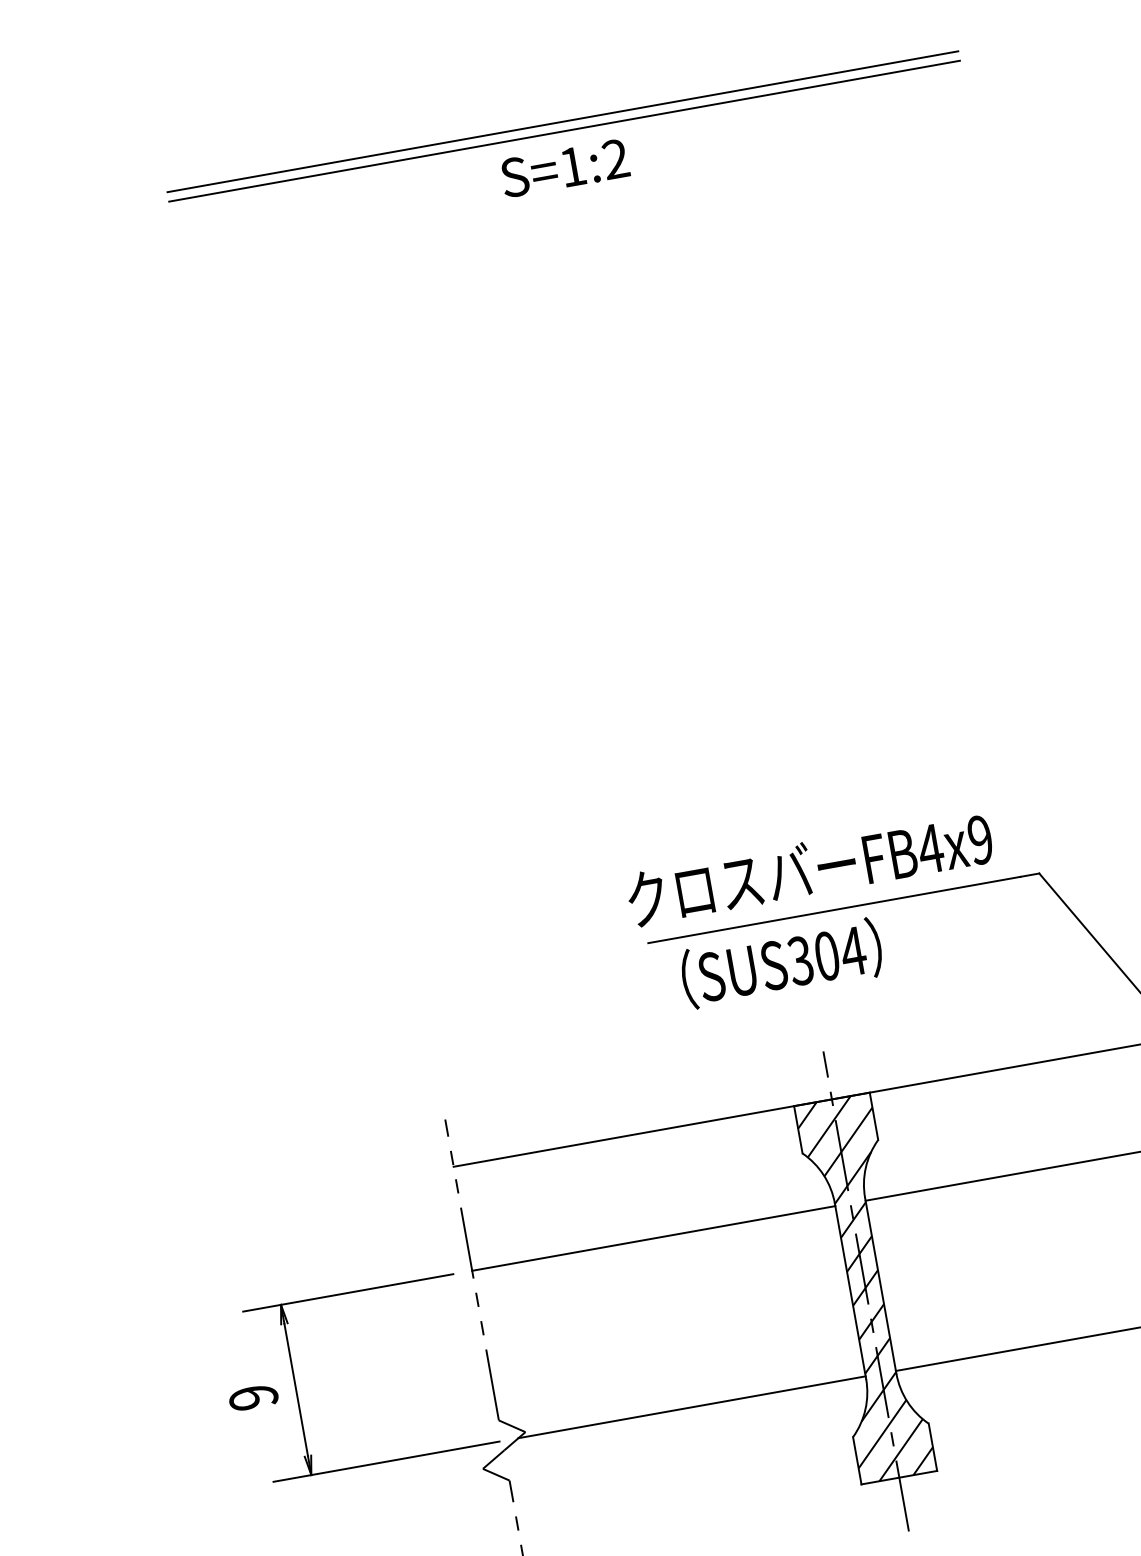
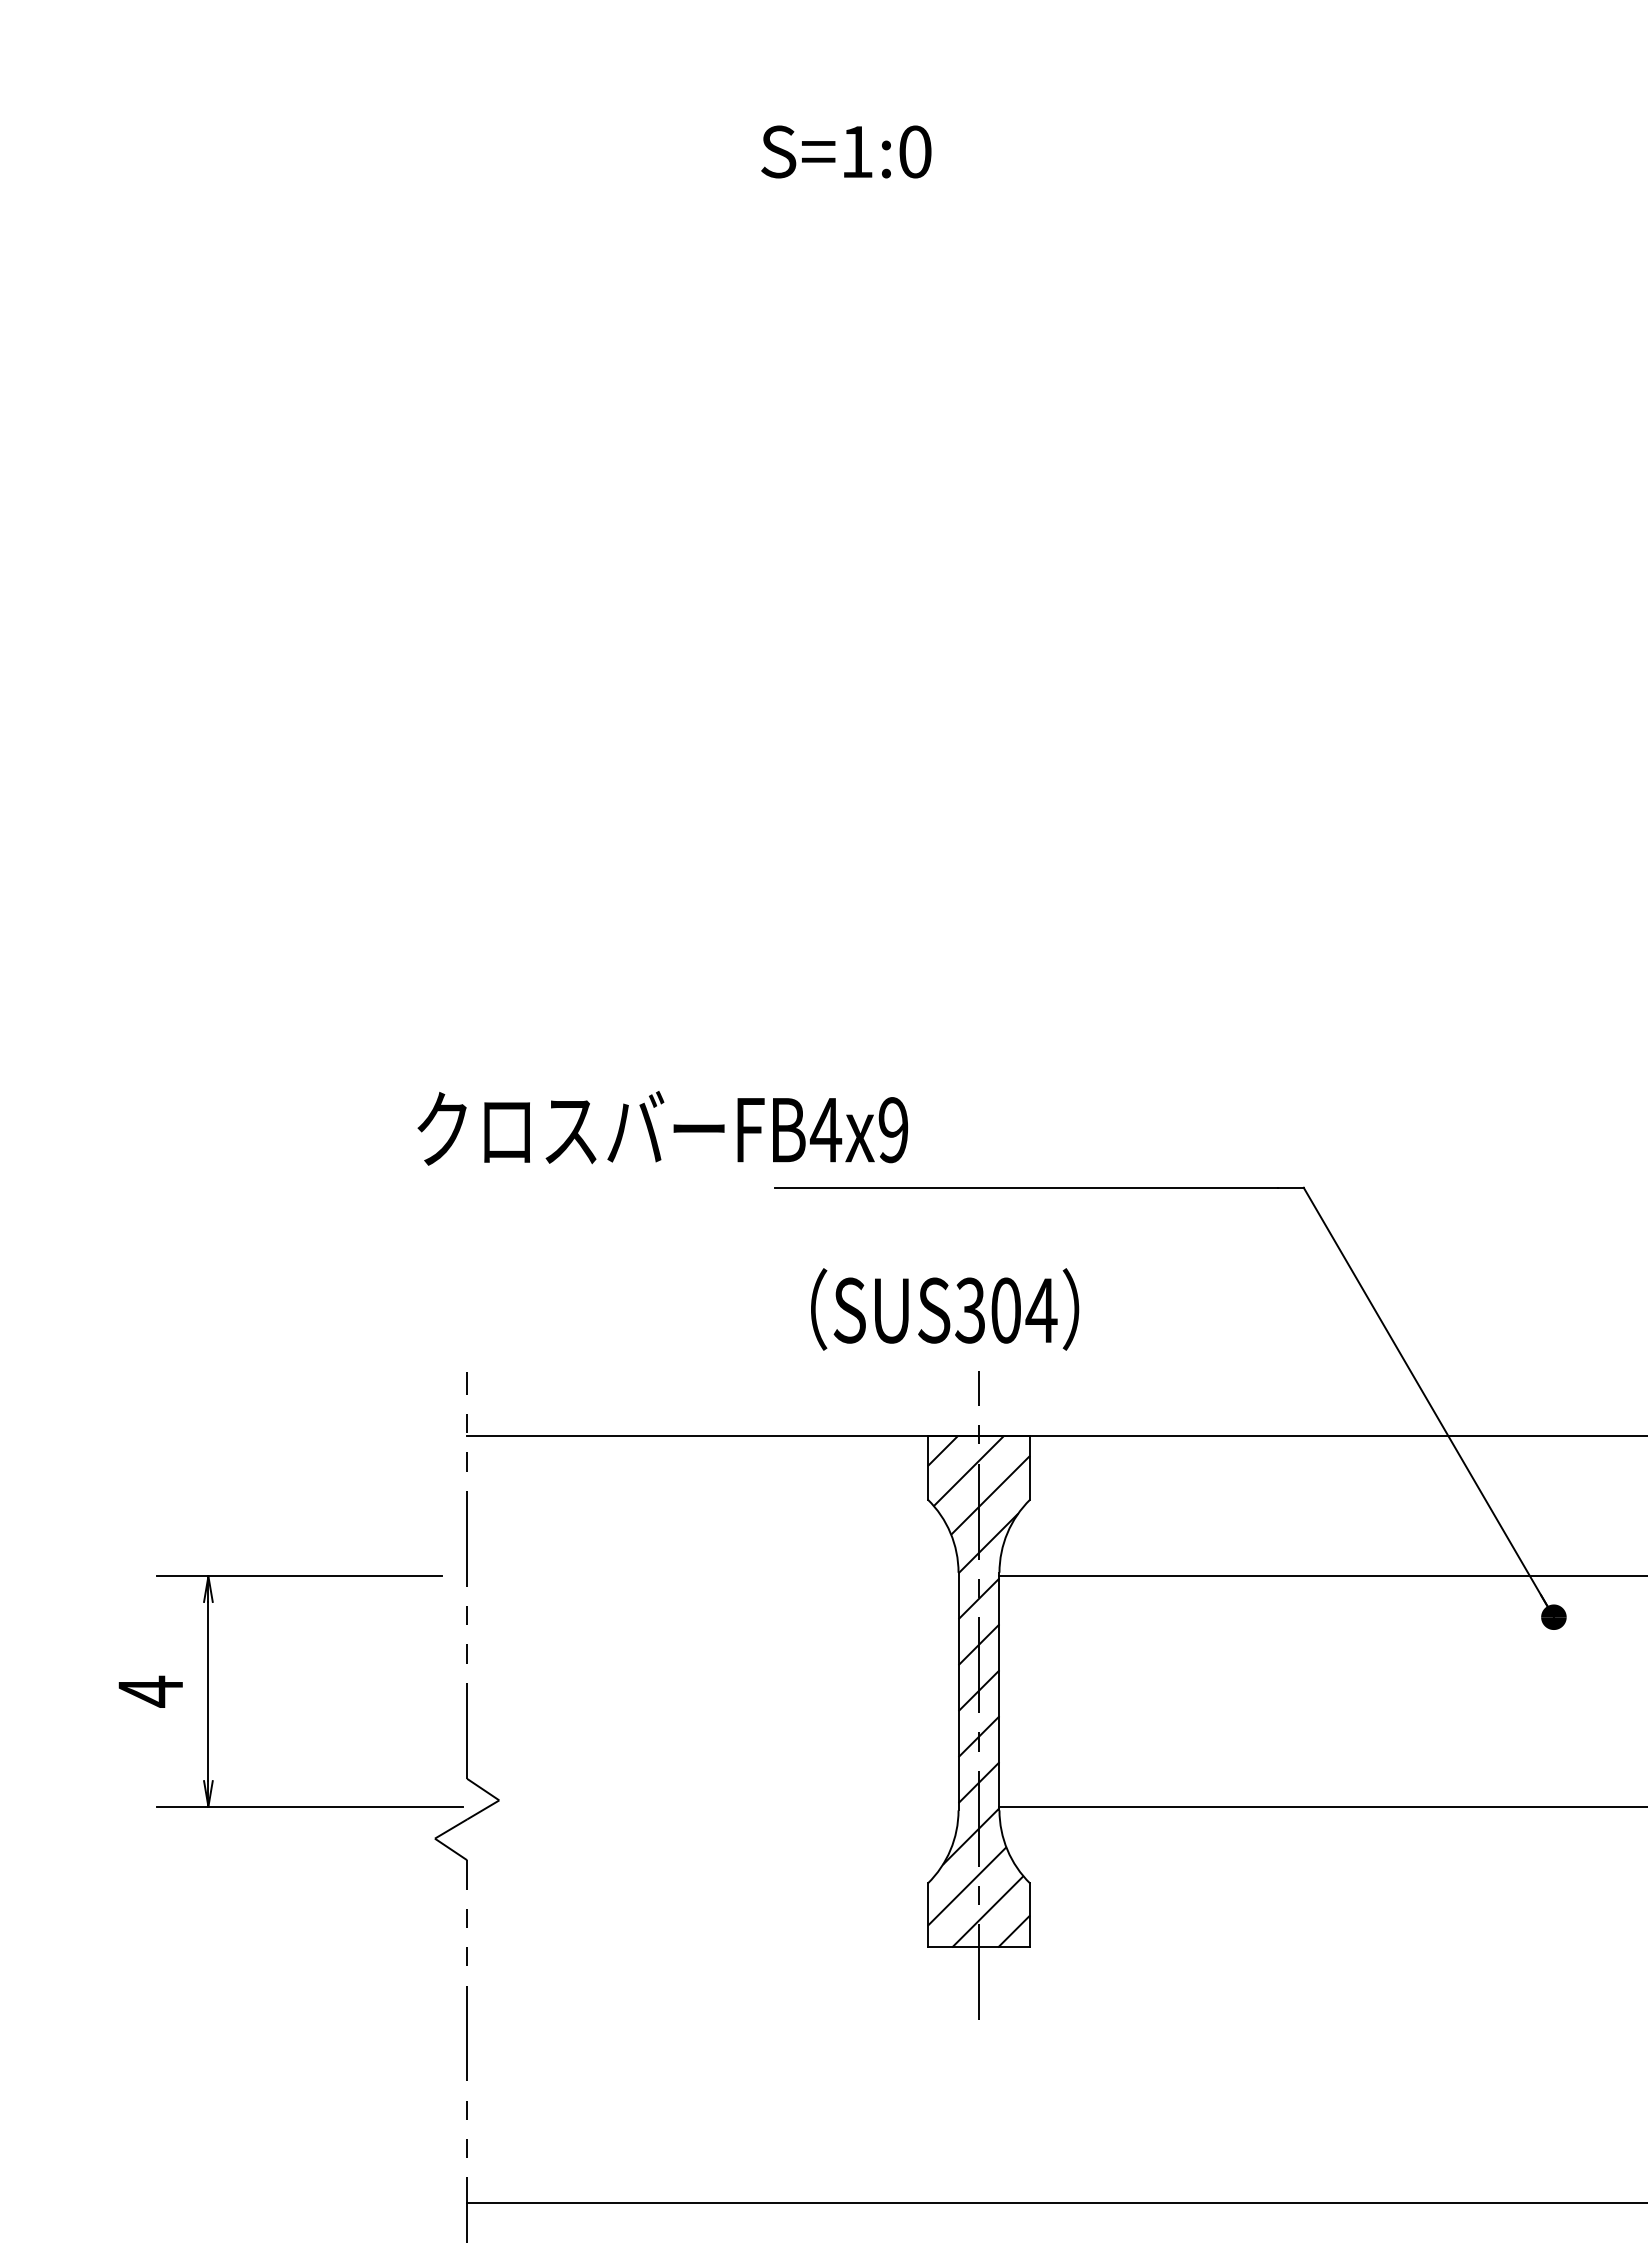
line: (562, 121) -> (854, 90), removed
line: (564, 131) -> (854, 103), removed
text: (615, 158) -> (915, 151), S=1:2 -> S=1:0
text: (809, 869) -> (662, 1128), moved
text: (782, 963) -> (945, 1309), moved
line: (653, 1238) -> (712, 1576), removed
text: (253, 1397) -> (150, 1691), 9 -> 4
line: (691, 1407) -> (723, 1806), removed

